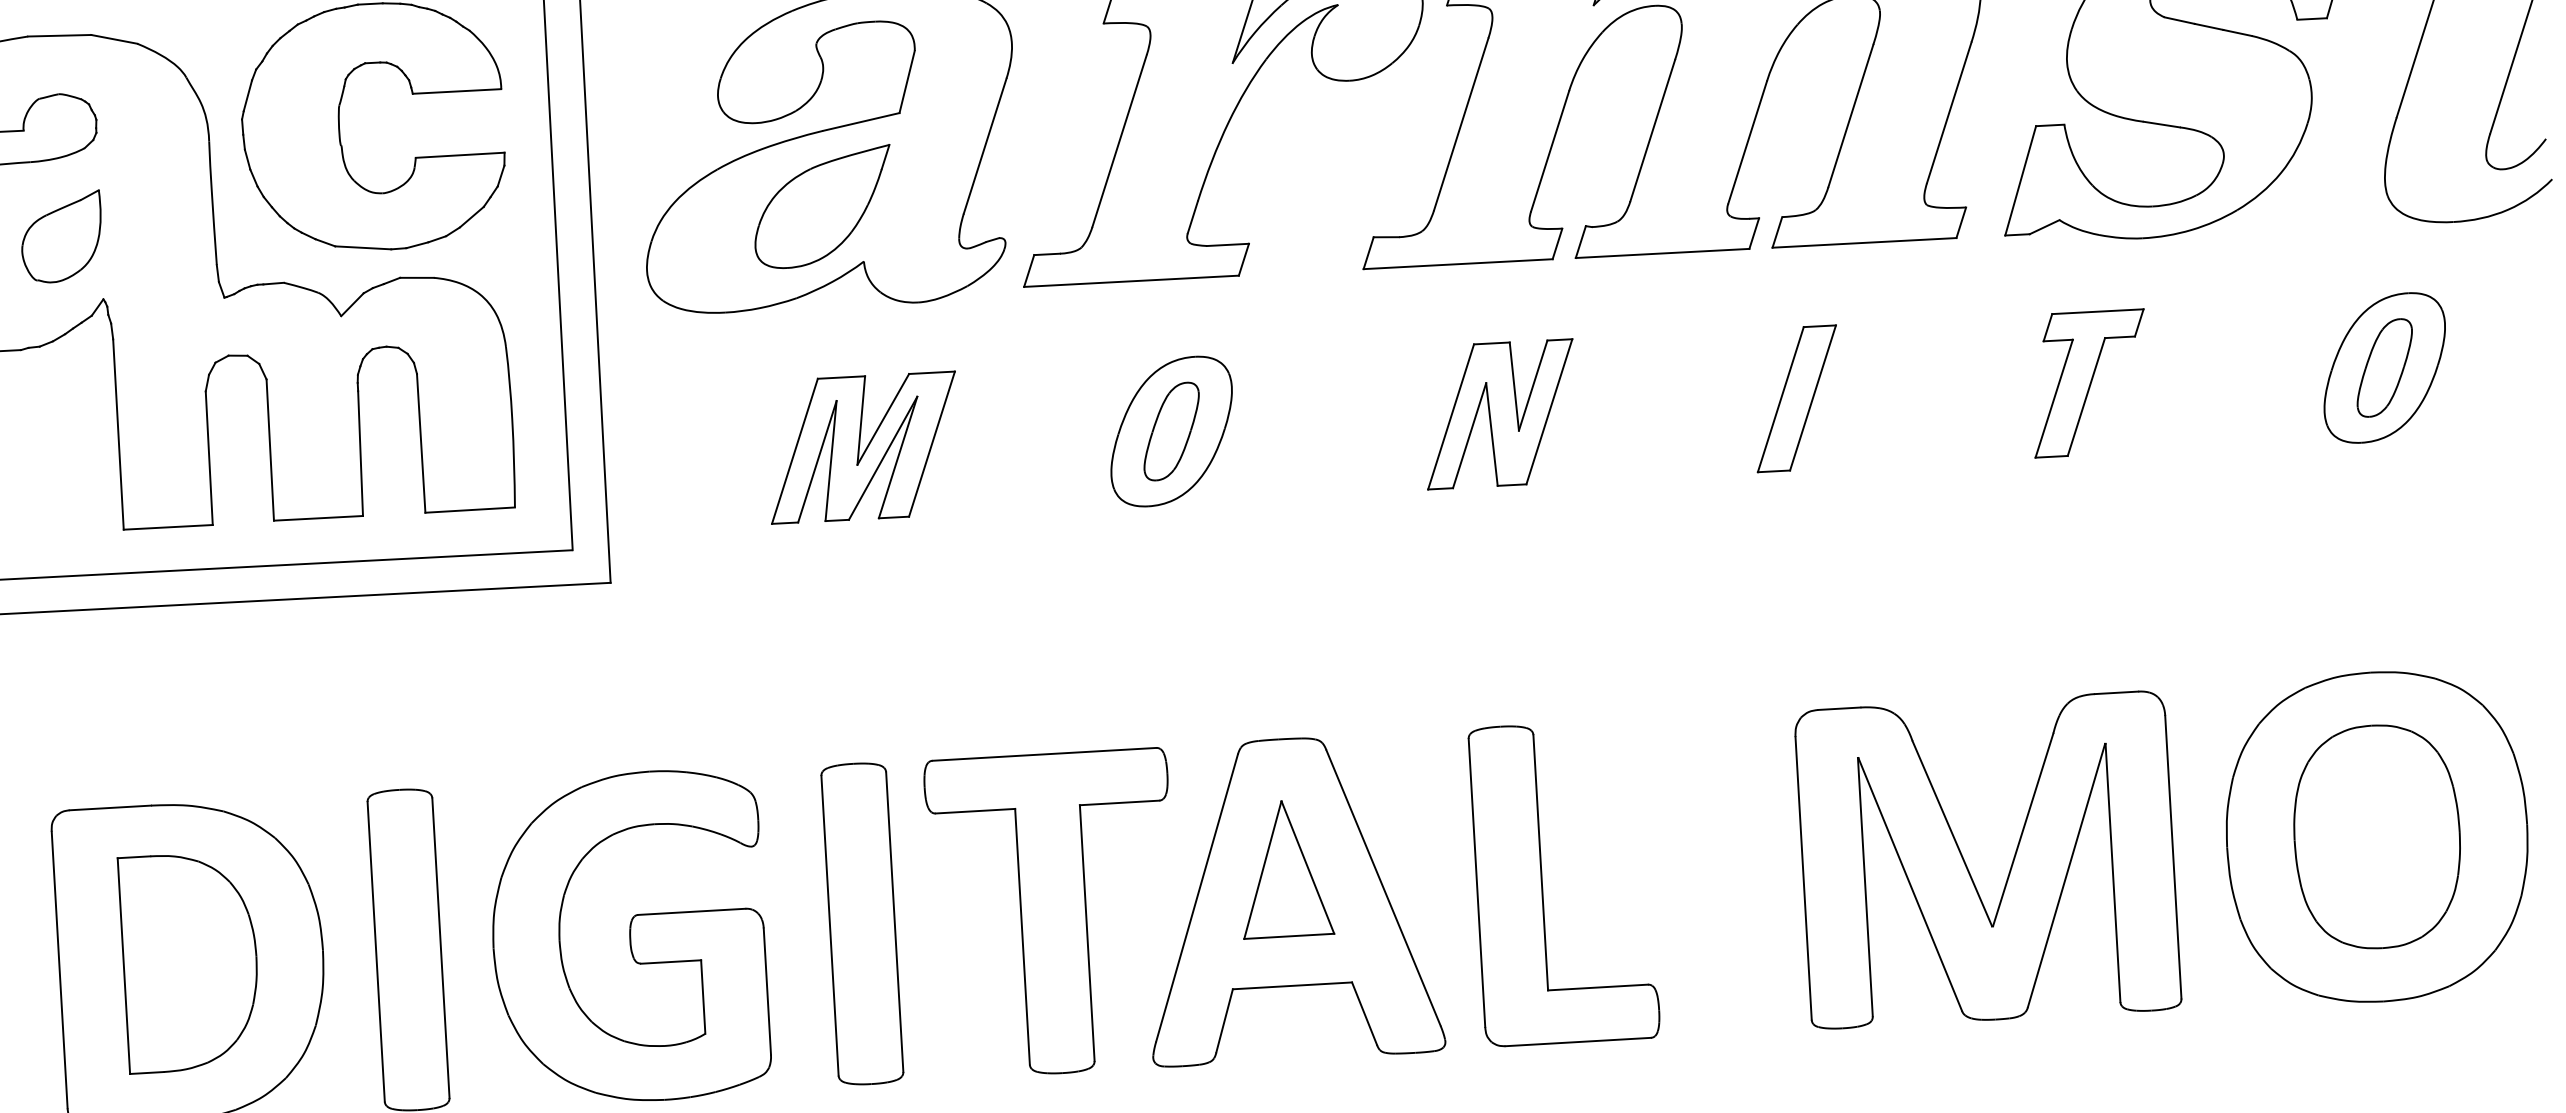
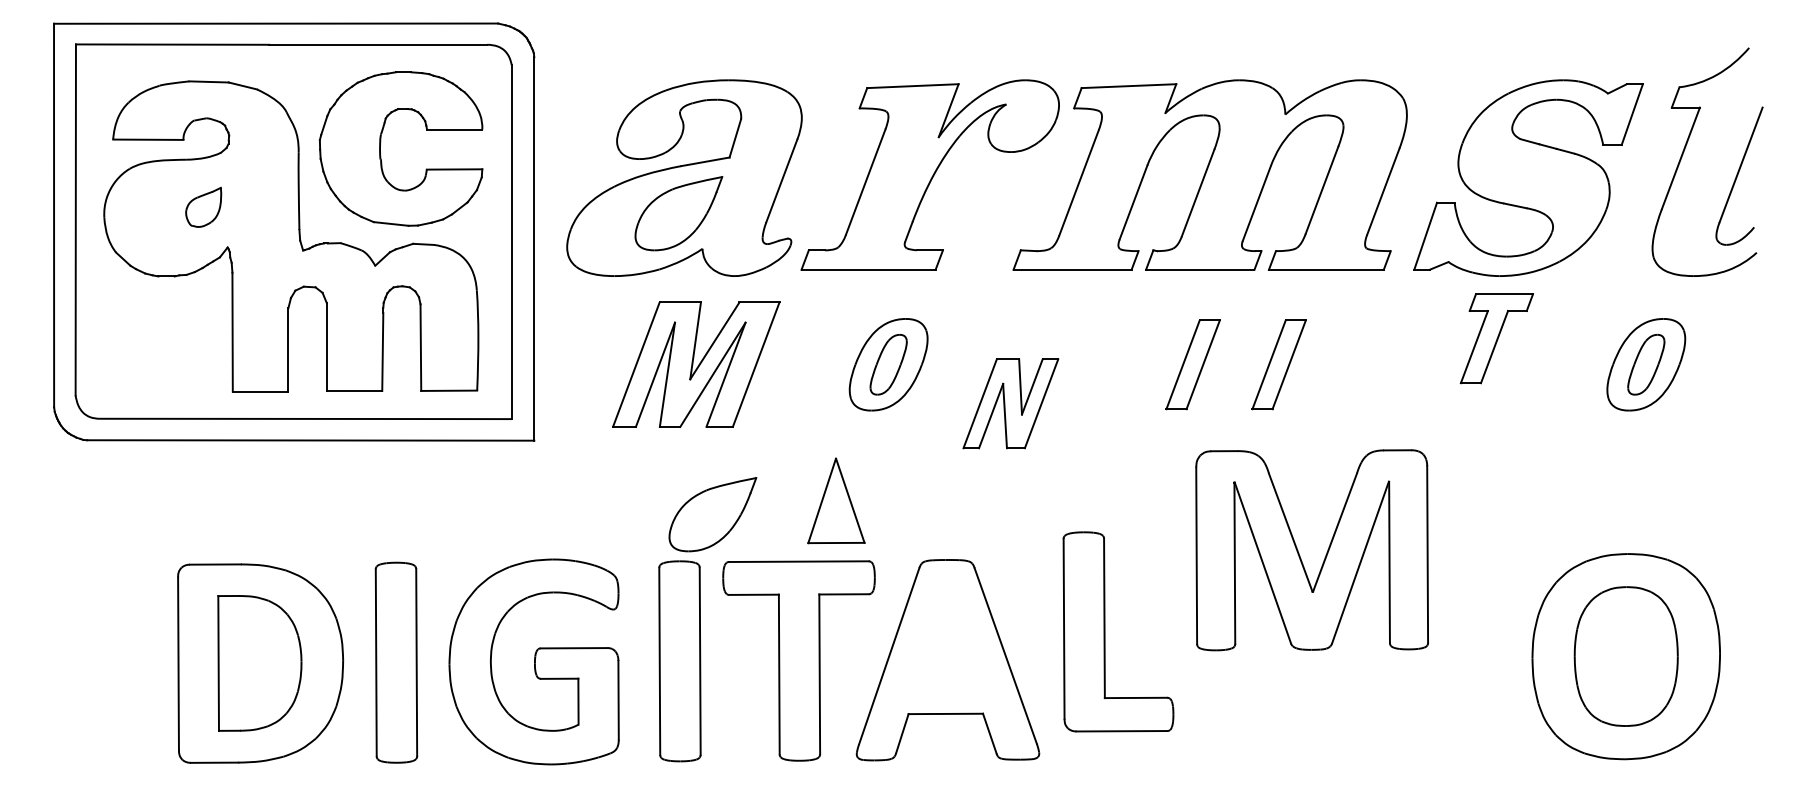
part: (61, 237) -> (203, 207), size x0.7
part: (2088, 383) -> (1496, 338), moved
part: (1658, 405) -> (1192, 364), added
part: (1499, 413) -> (1010, 403), moved
part: (862, 447) -> (695, 364), size x1.4
part: (902, 686) -> (712, 514), added
part: (1285, 868) -> (836, 500), moved
part: (1969, 869) -> (1300, 555), moved
part: (1543, 883) -> (1105, 631), moved

